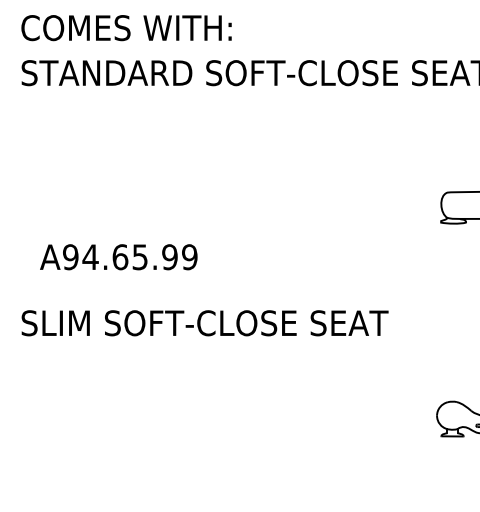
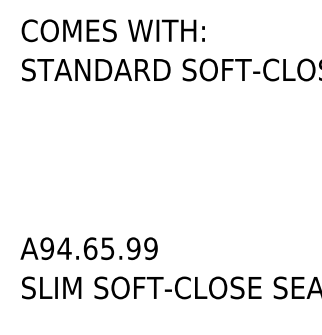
text: (118, 257) -> (88, 248), moved

